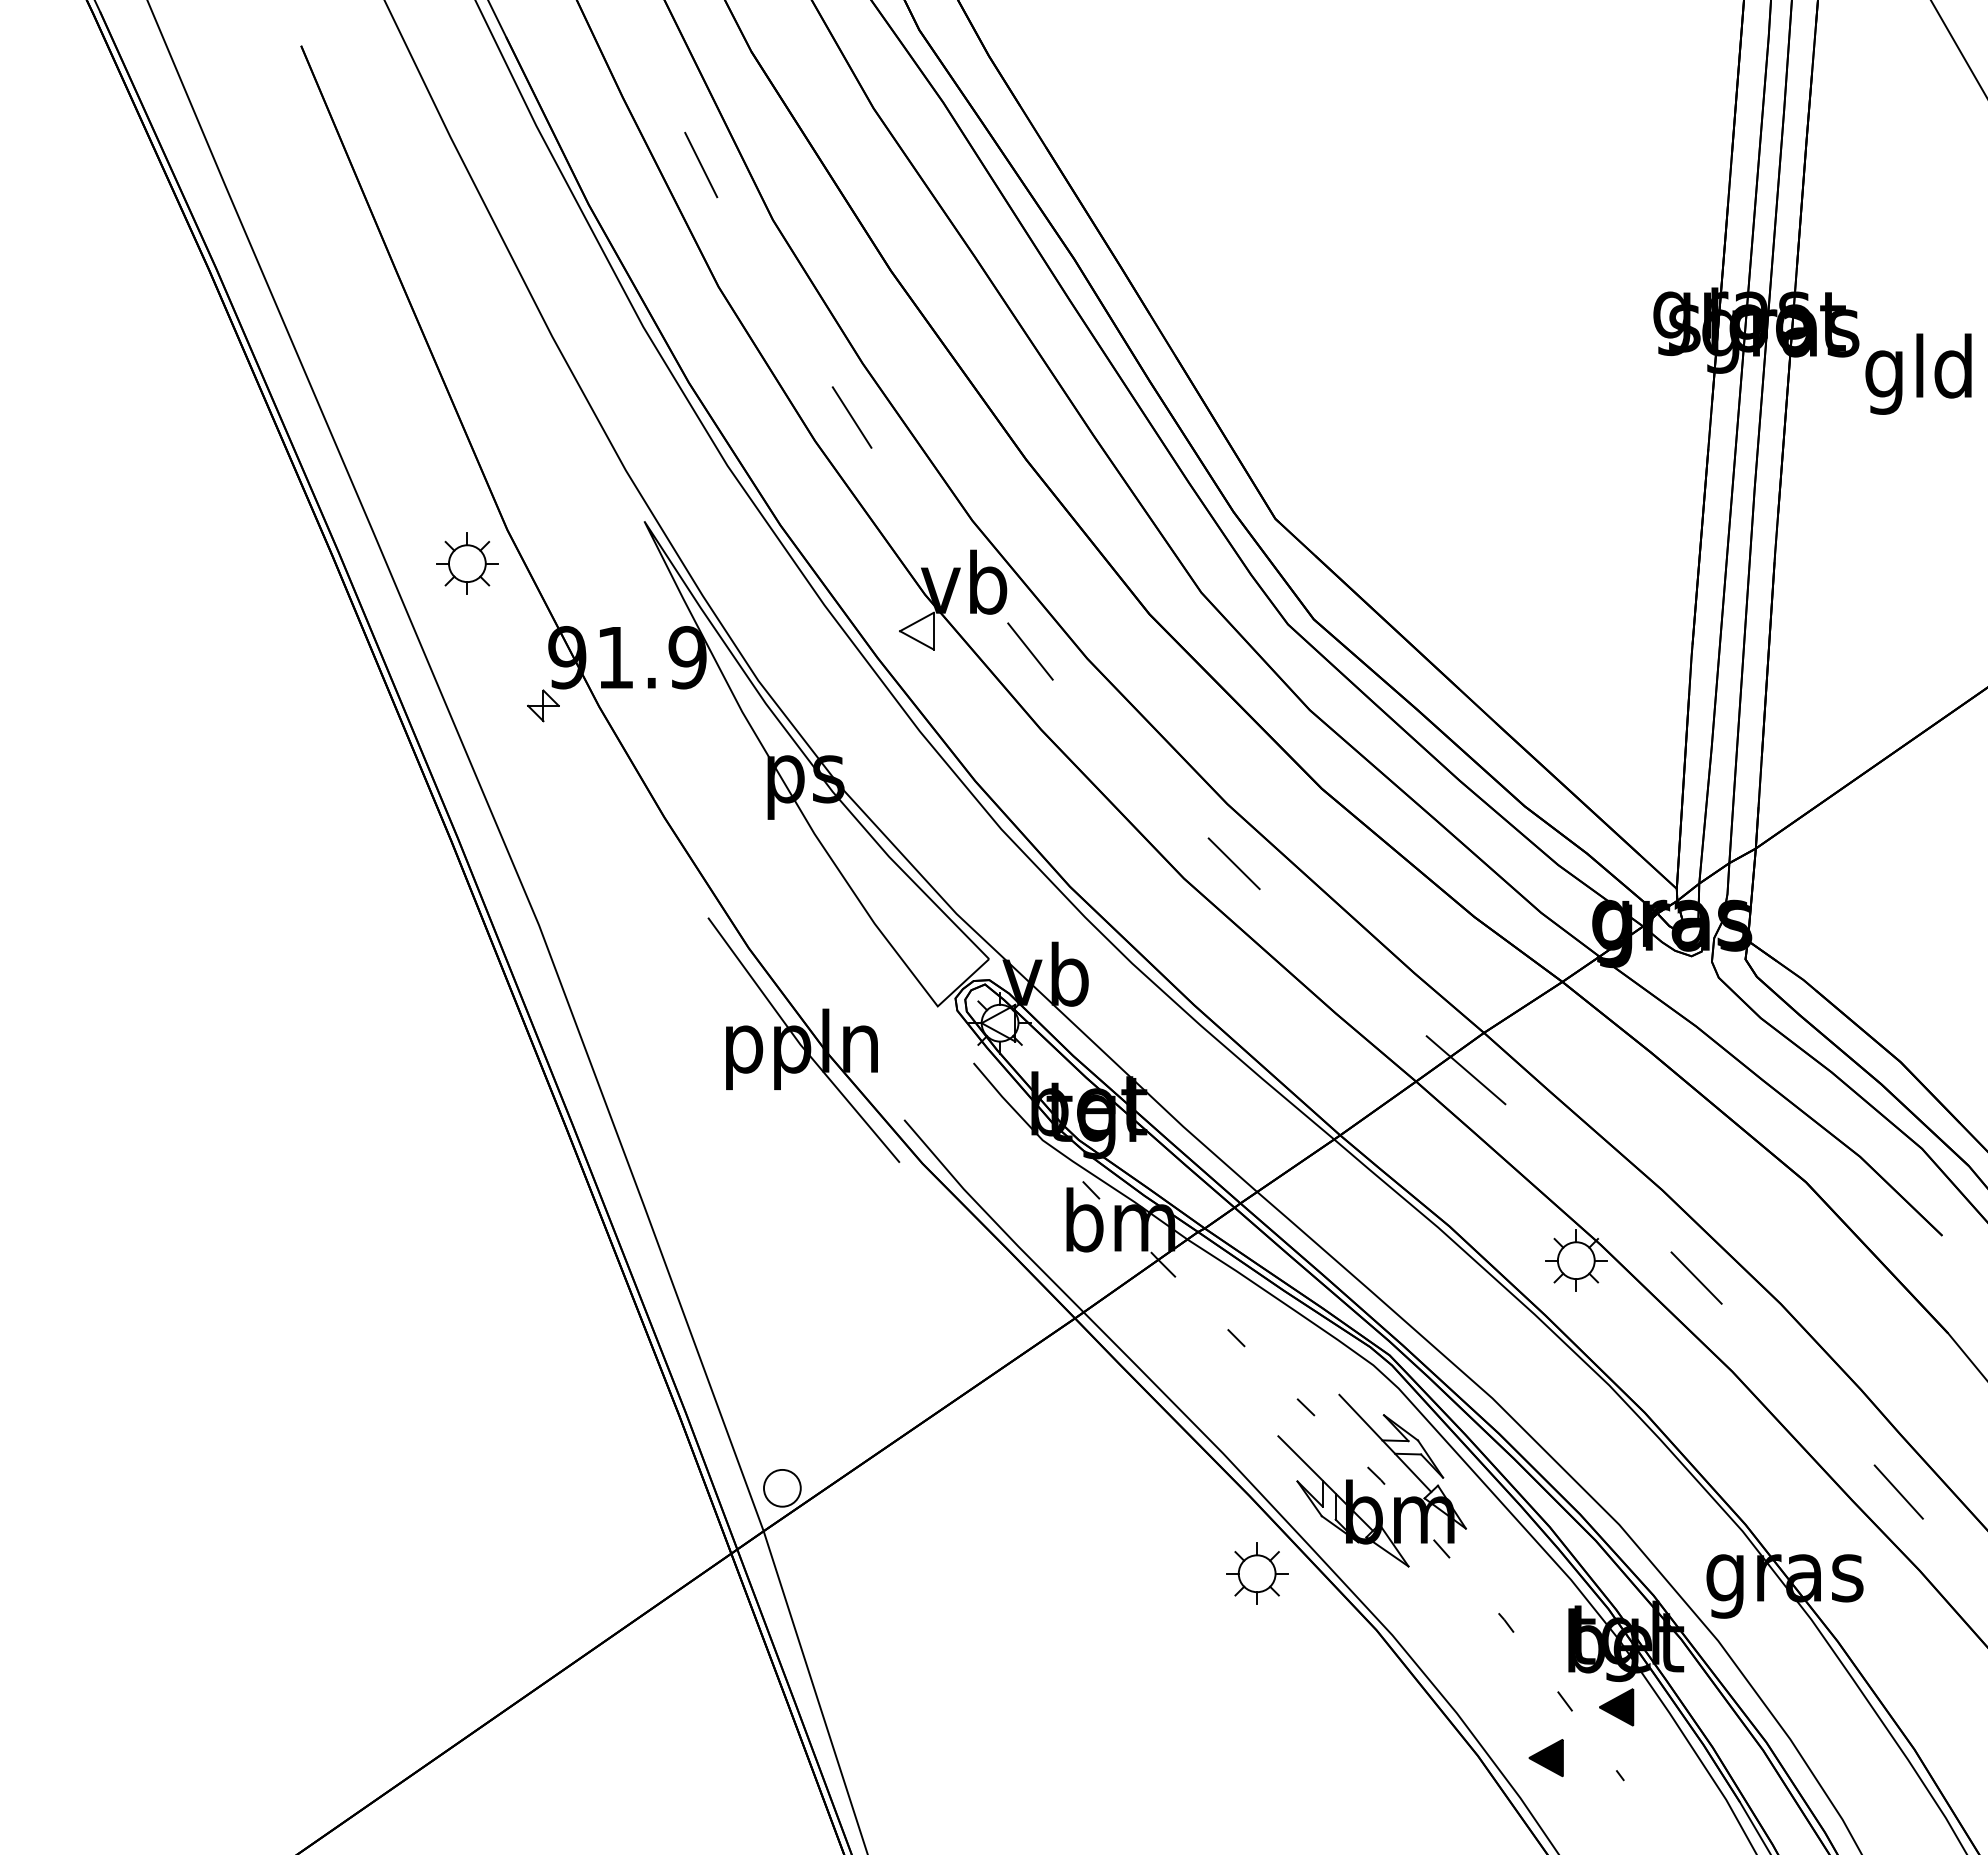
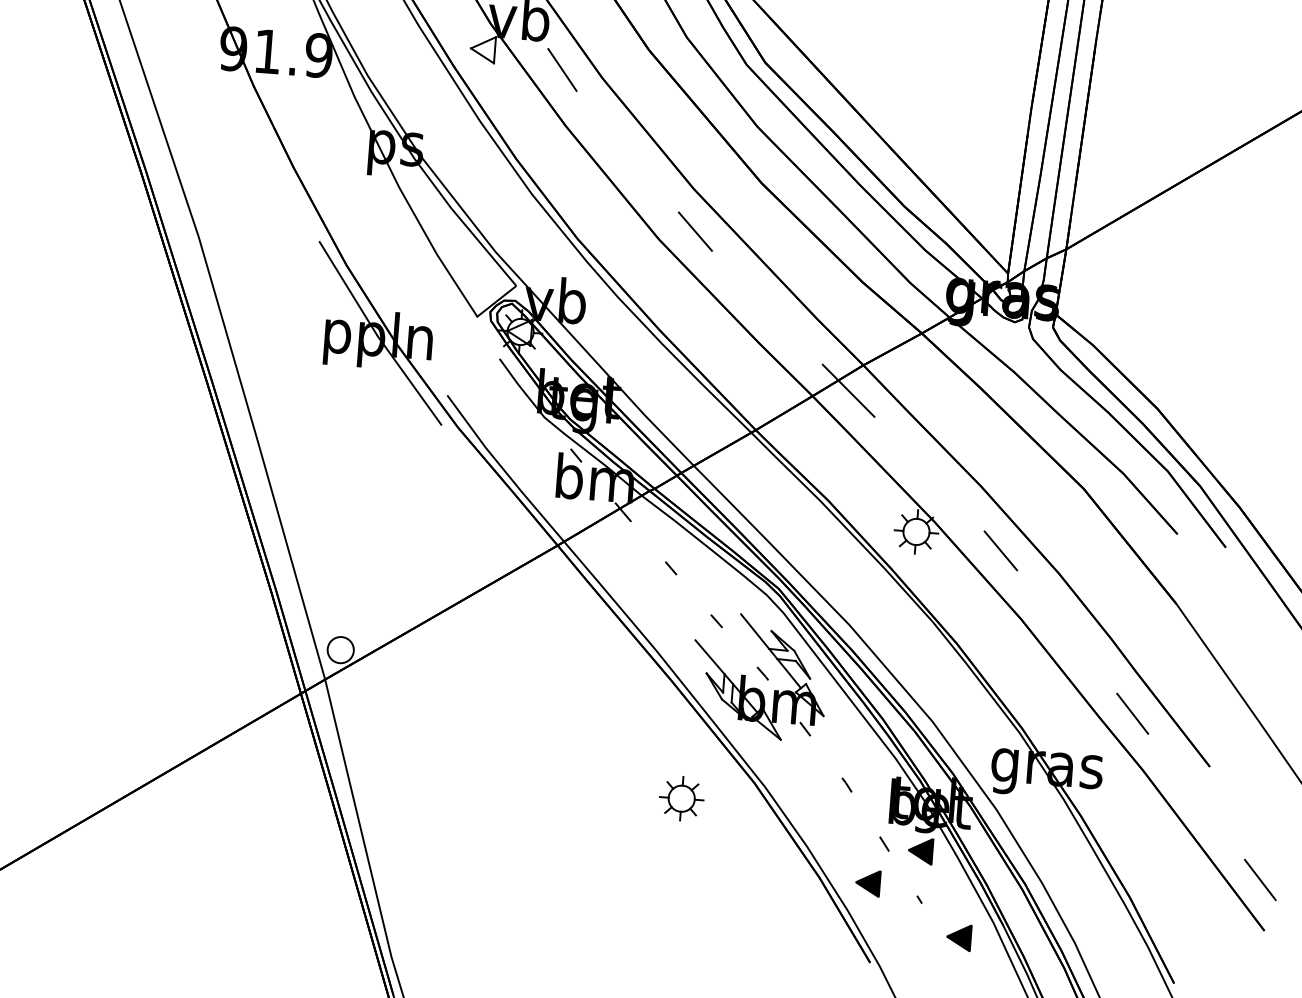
part: (543, 705) -> (214, 81), removed
part: (1257, 1573) -> (681, 798), moved
part: (1679, 1824) -> (958, 937), added

